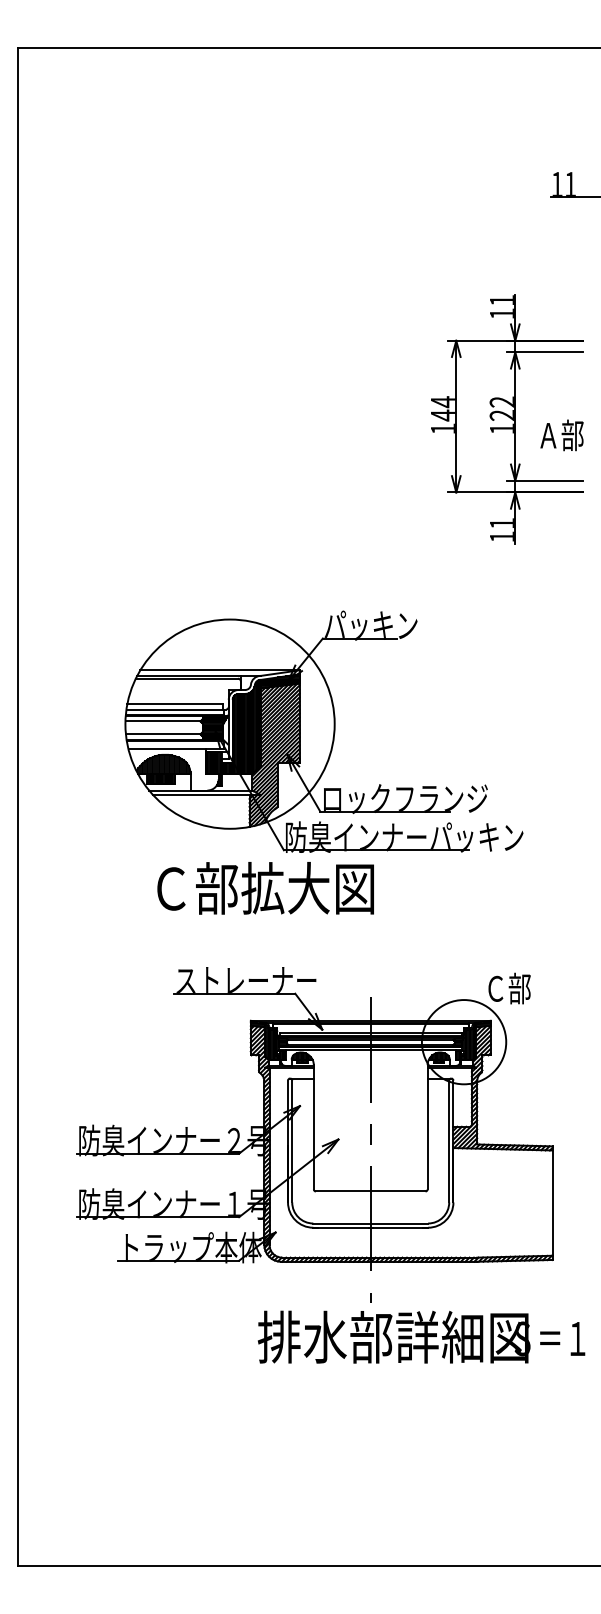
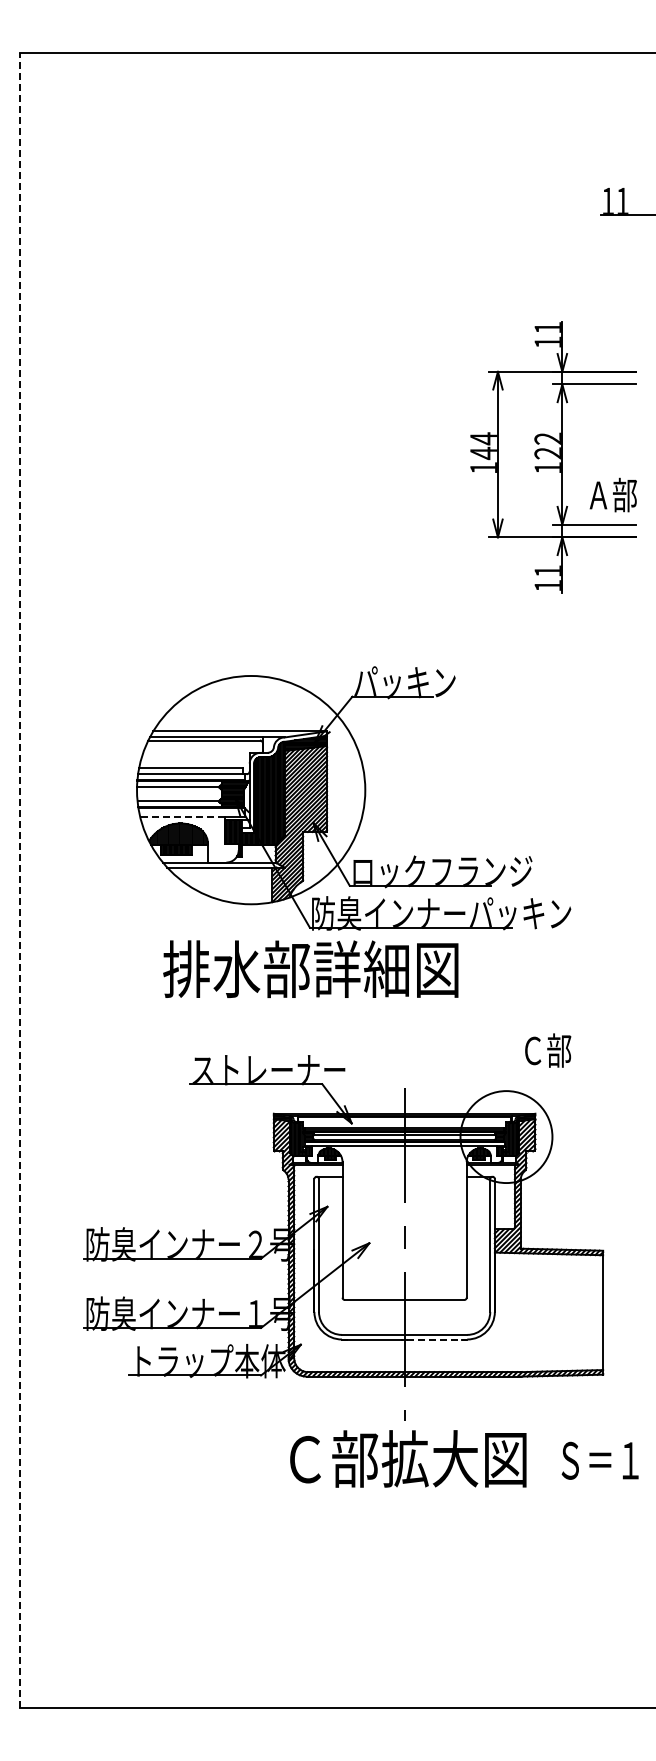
text: (561, 434) -> (612, 494), moved
line: (167, 749) -> (182, 817), solid -> dashed
line: (17, 807) -> (19, 880), solid -> dashed
text: (284, 888) -> (310, 969), Ｃ部拡大図 -> 排水部詳細図
text: (509, 988) -> (548, 1050), moved
line: (400, 1227) -> (437, 1339), solid -> dashed
text: (392, 1336) -> (428, 1458), 排水部詳細図 -> Ｃ部拡大図

